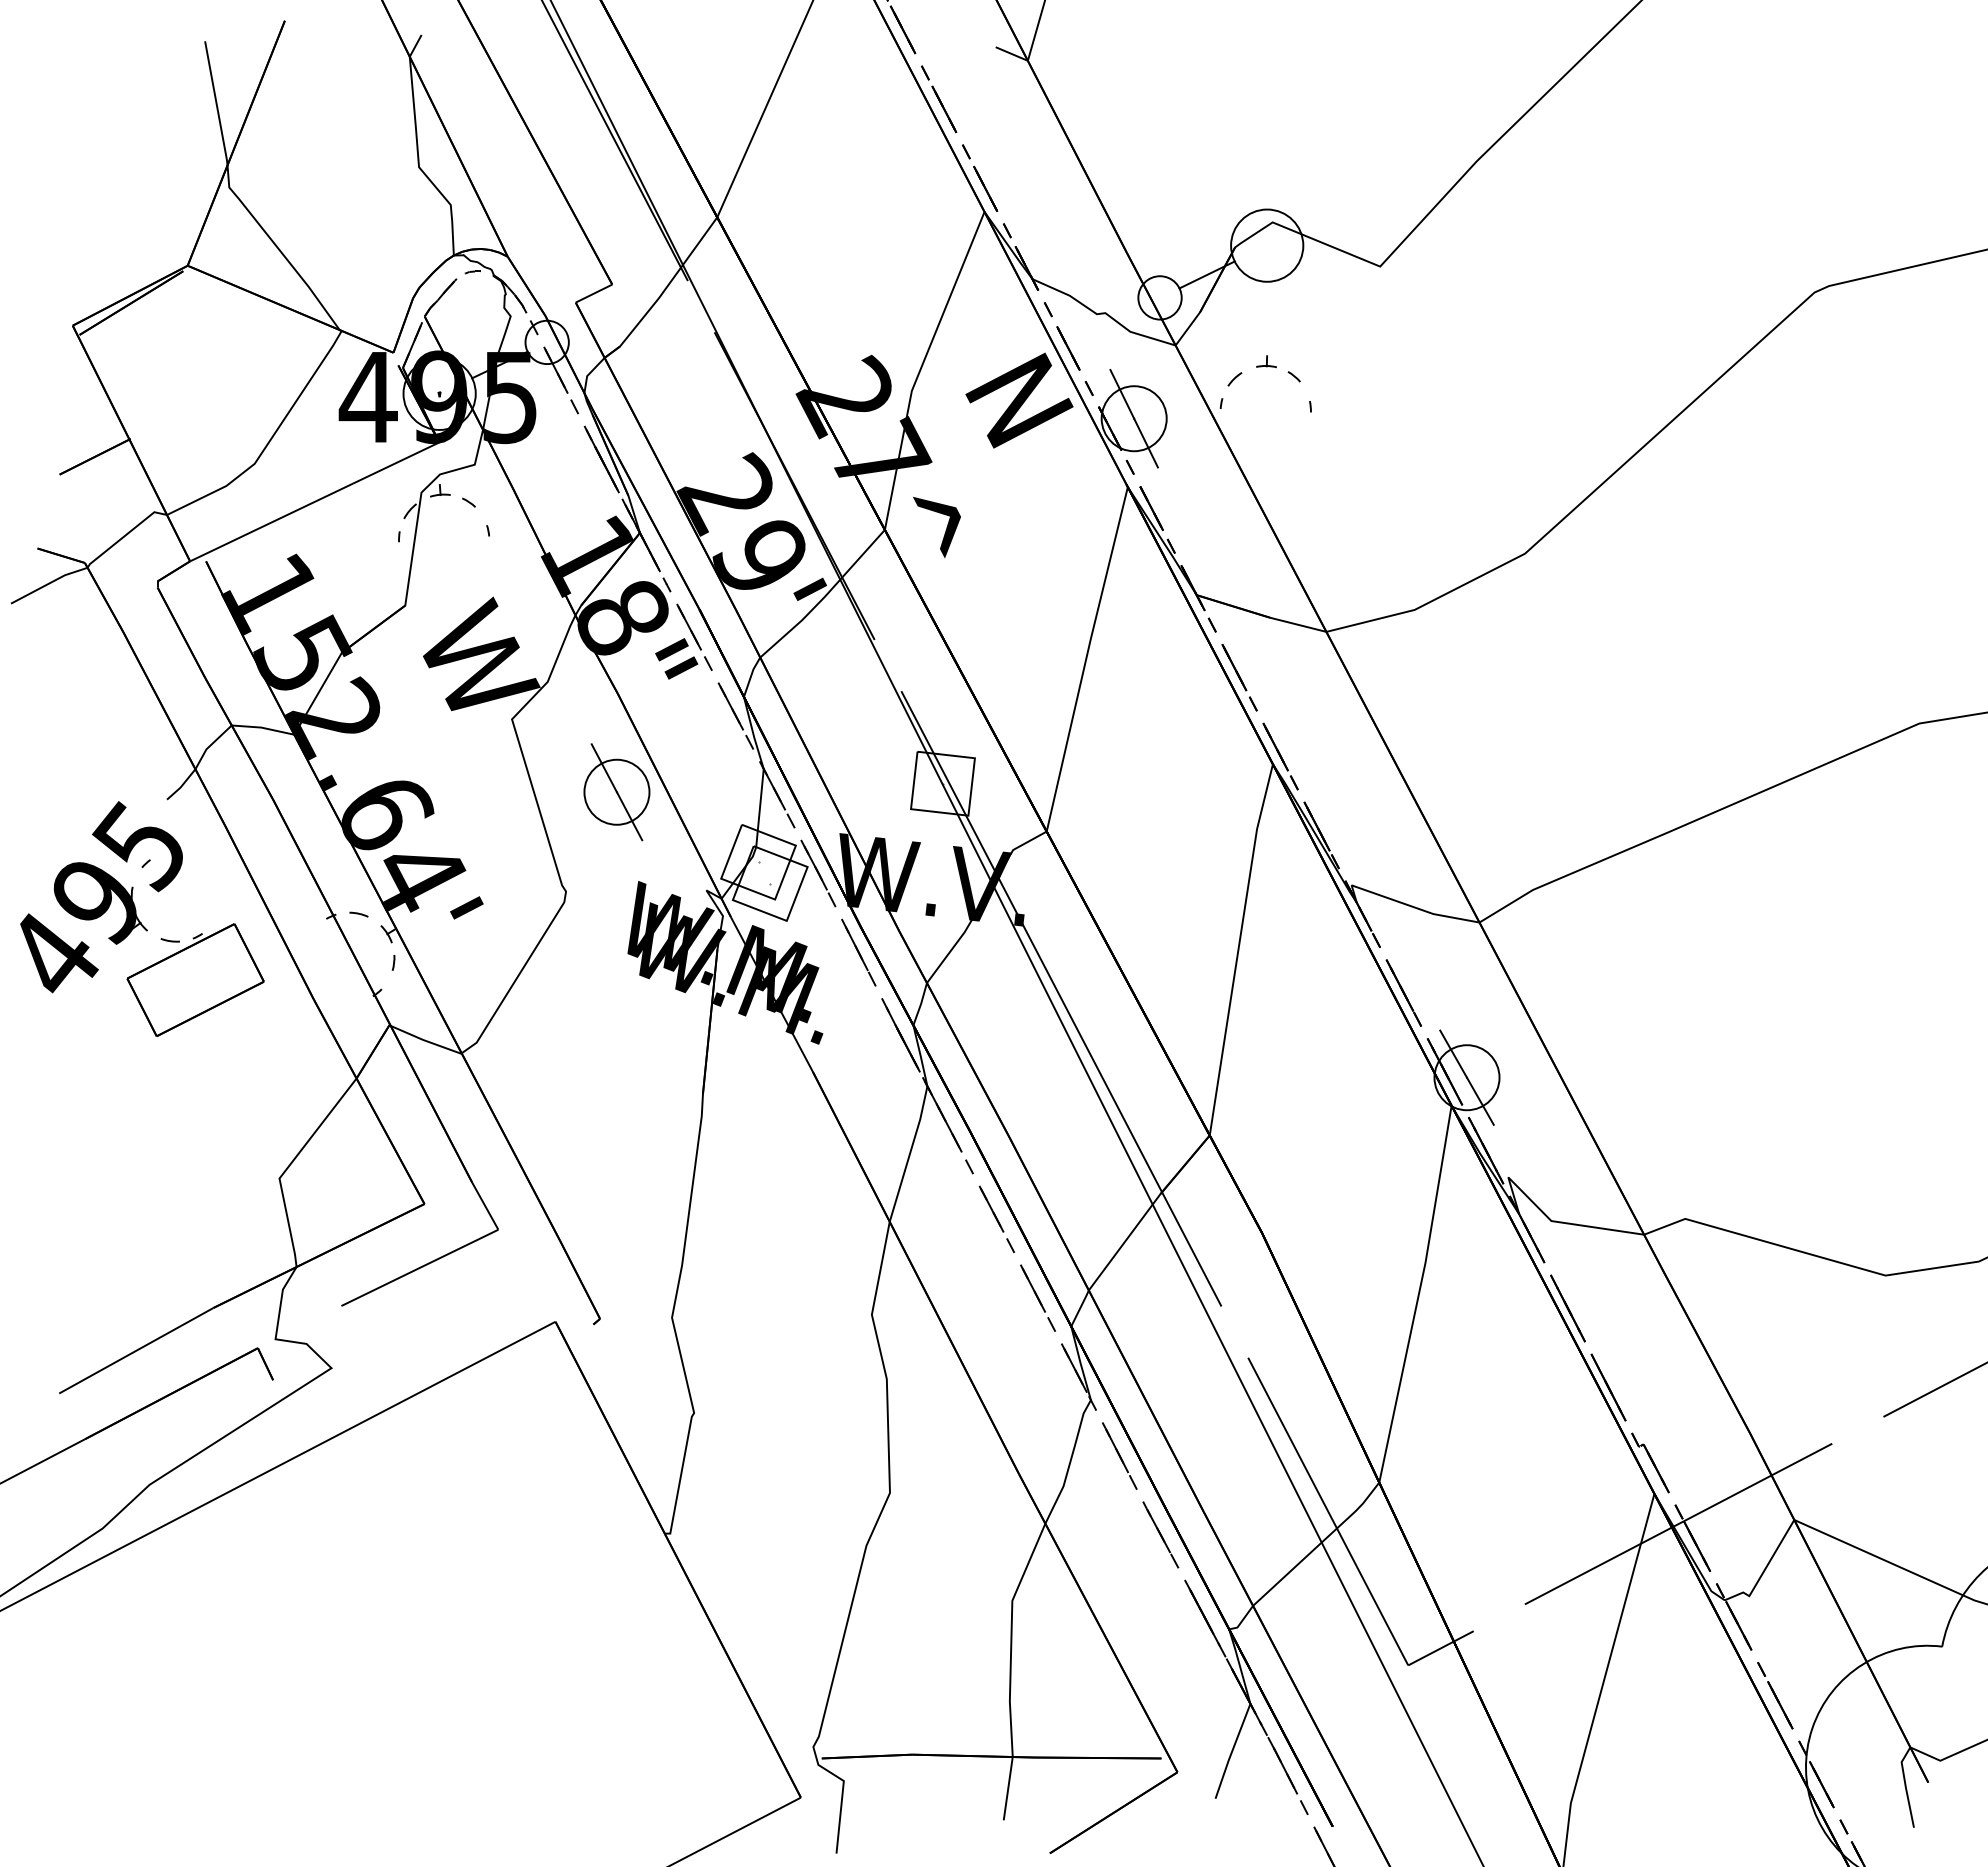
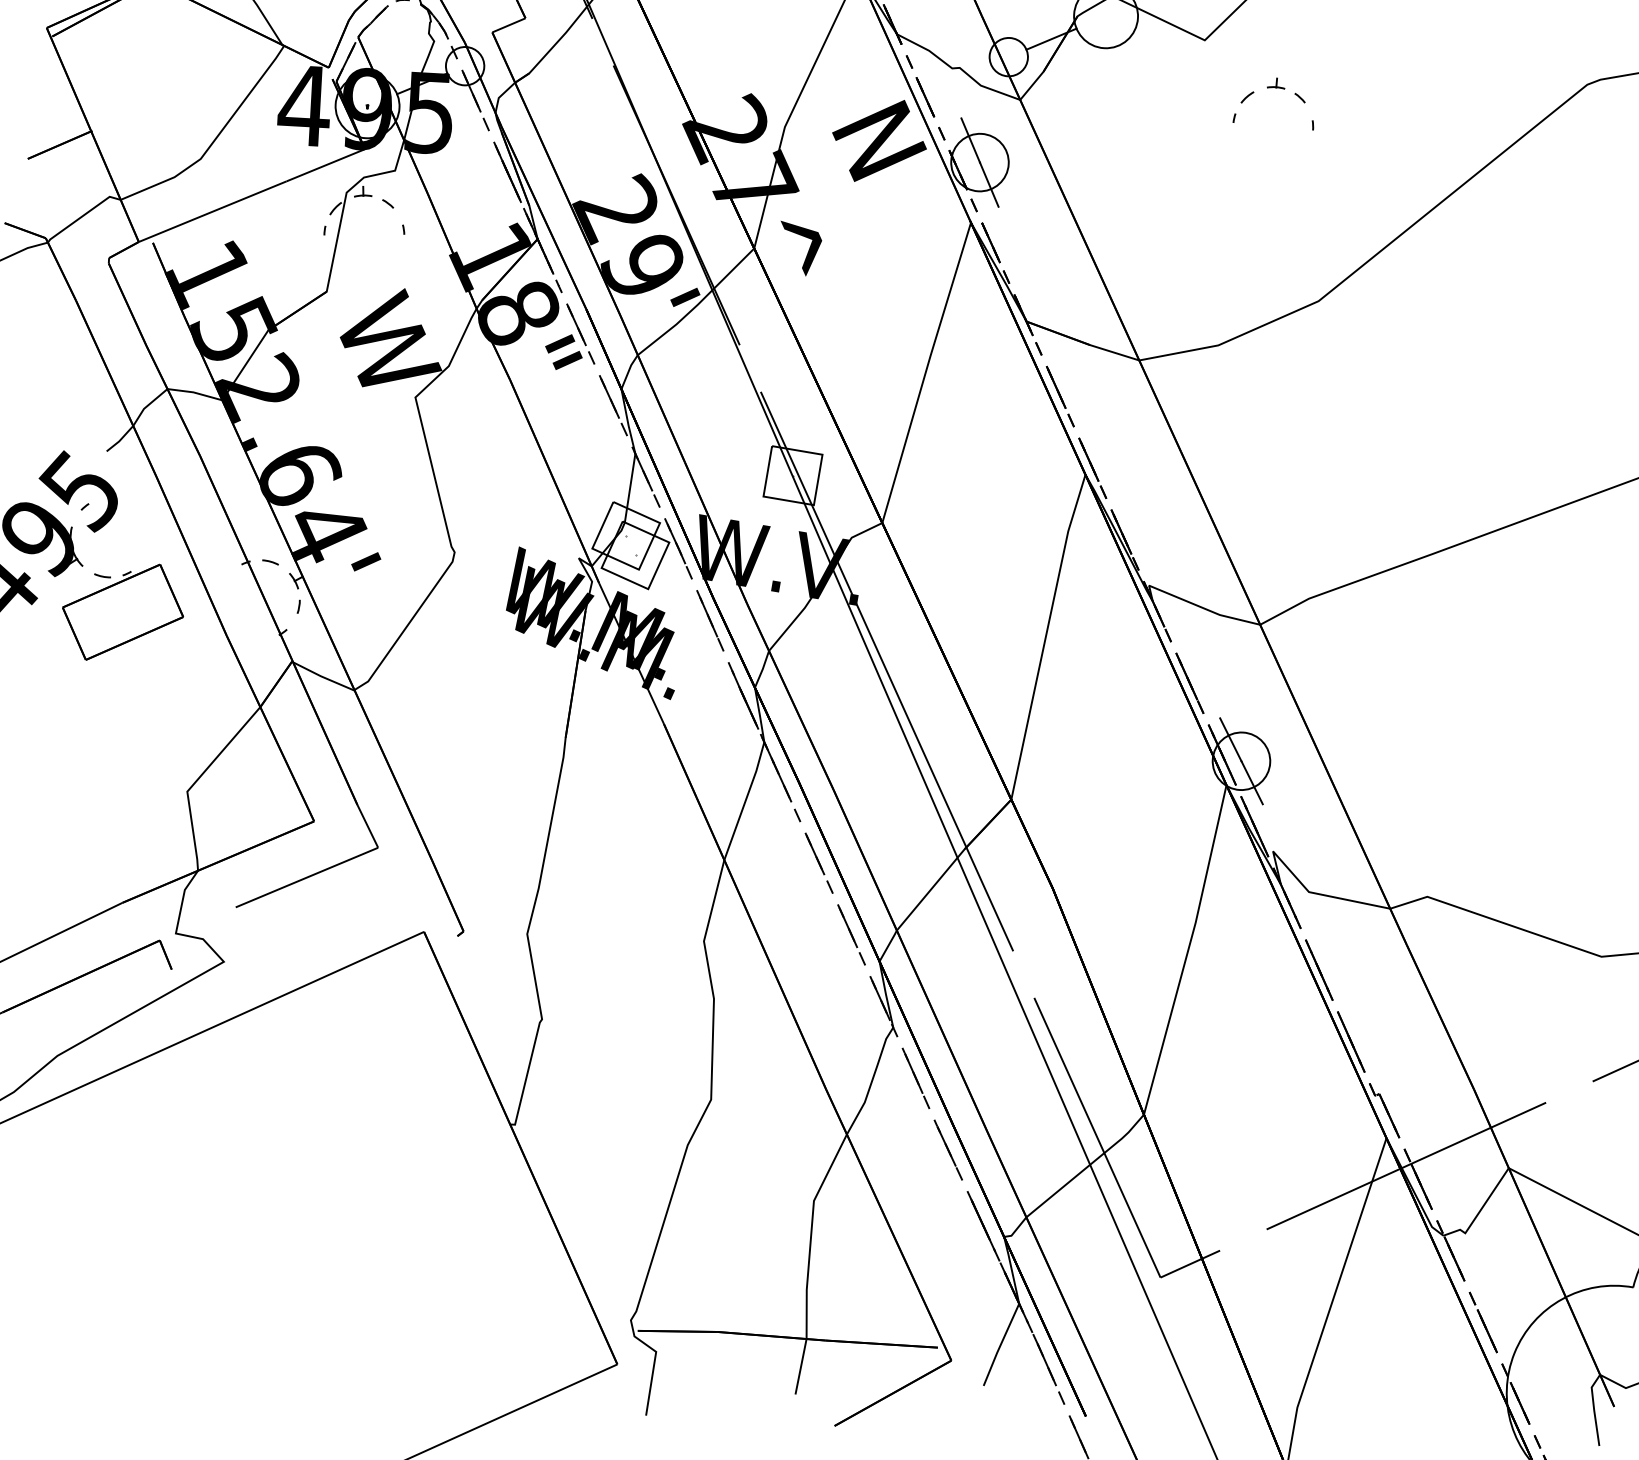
part: (1266, 367) -> (1275, 88), moved
part: (616, 792) -> (504, 467), removed

